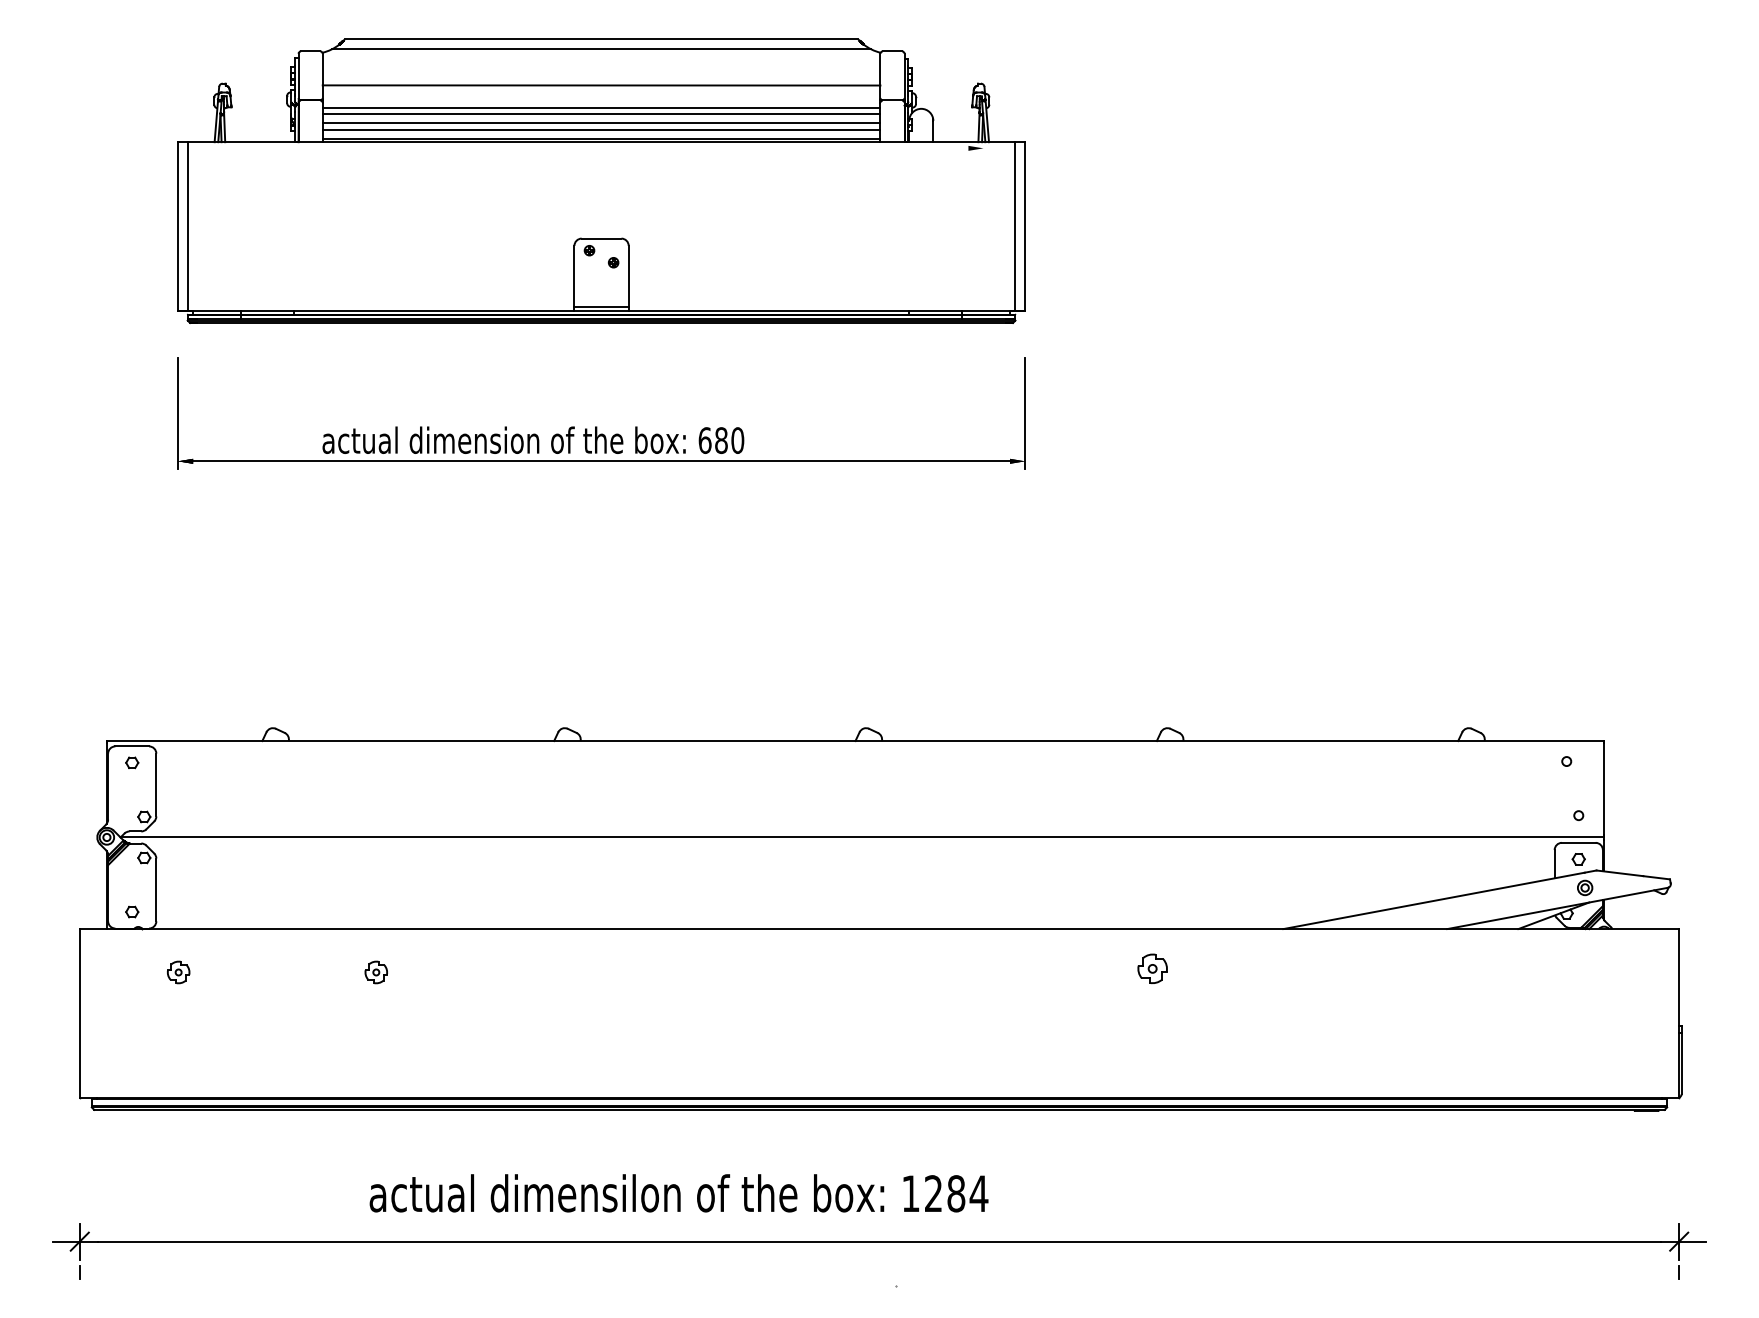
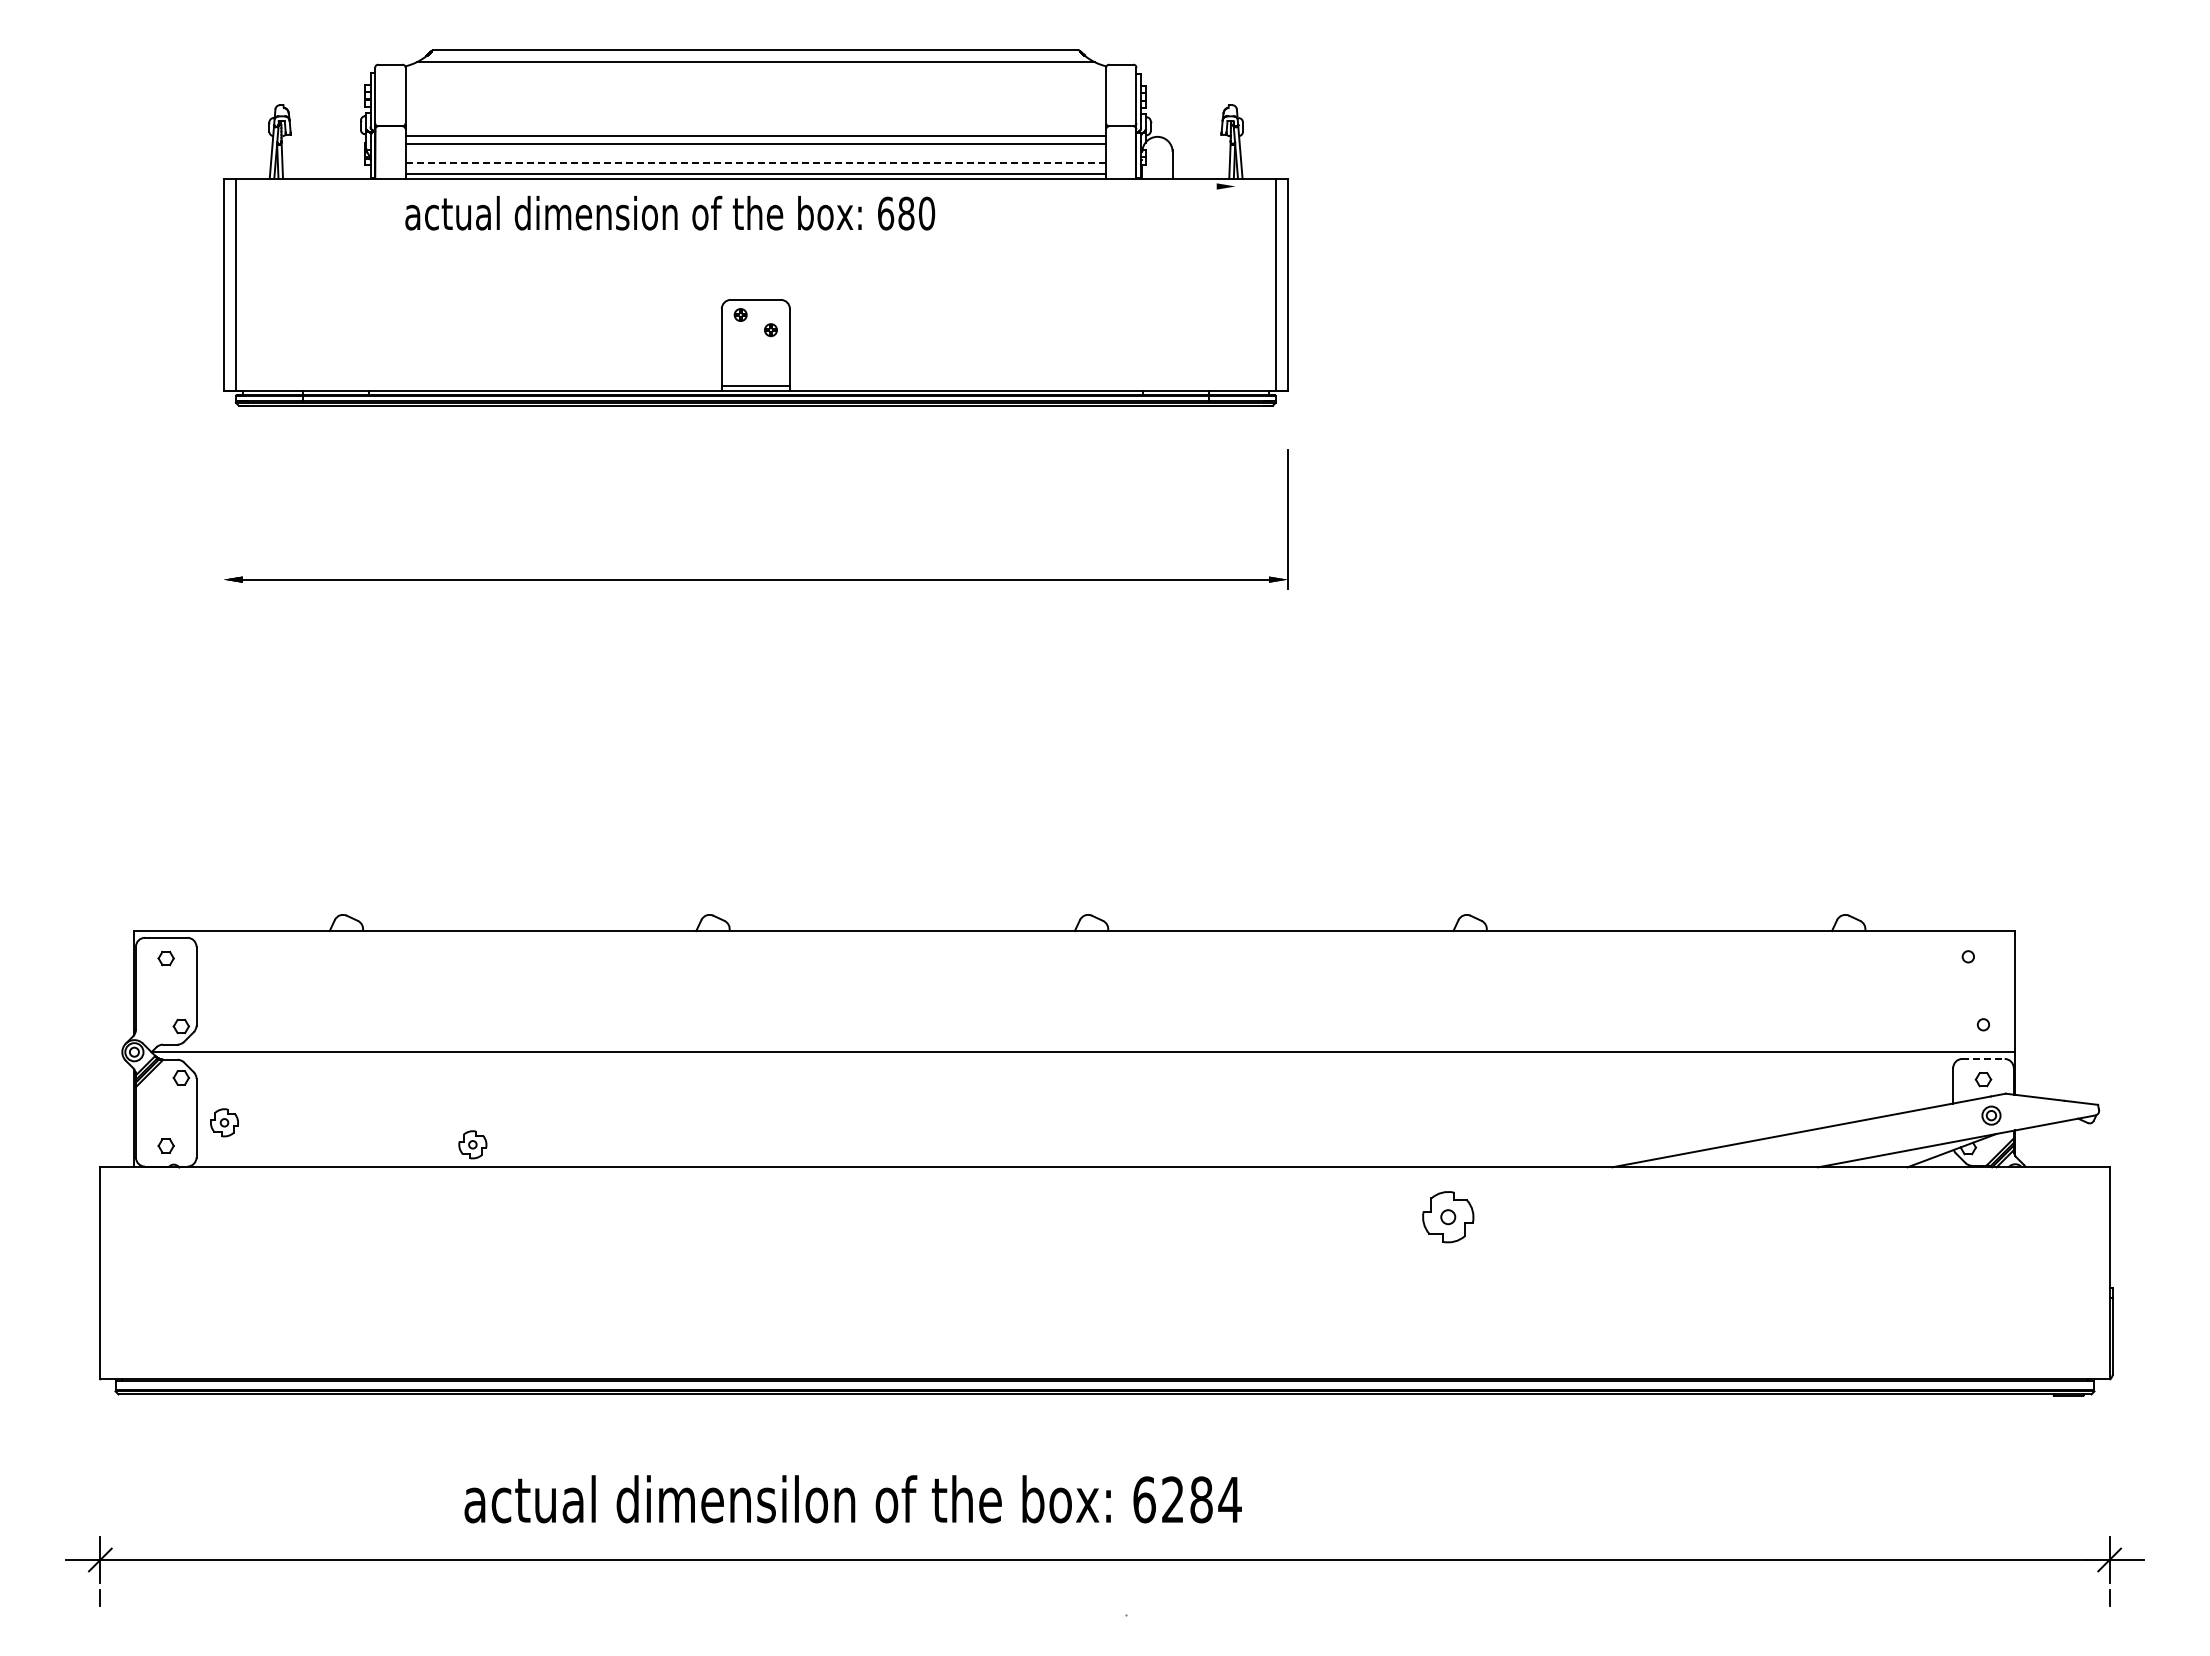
line: (601, 85) -> (755, 107), removed
line: (601, 122) -> (755, 154), removed
line: (601, 130) -> (755, 163), solid -> dashed
line: (177, 413) -> (223, 519), removed
text: (533, 440) -> (670, 213), moved
line: (1578, 842) -> (1983, 1058), solid -> dashed
part: (1152, 969) -> (1447, 1217), size x1.4
part: (178, 972) -> (224, 1122), moved
part: (376, 972) -> (472, 1144), moved
text: (910, 1193) -> (1144, 1499), 1284 -> 6284

